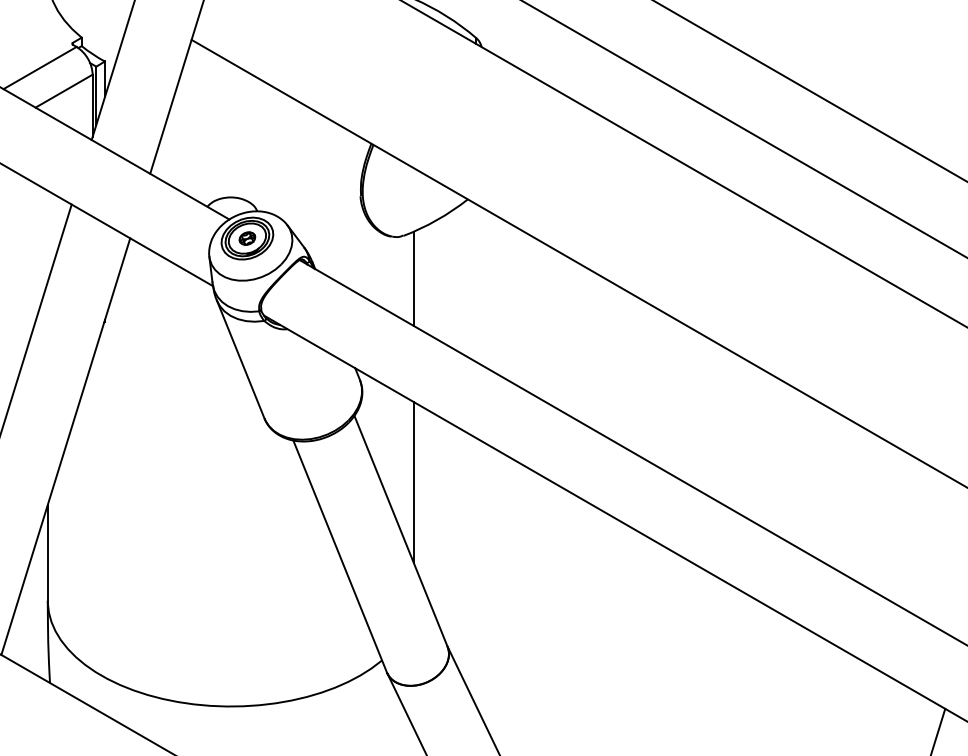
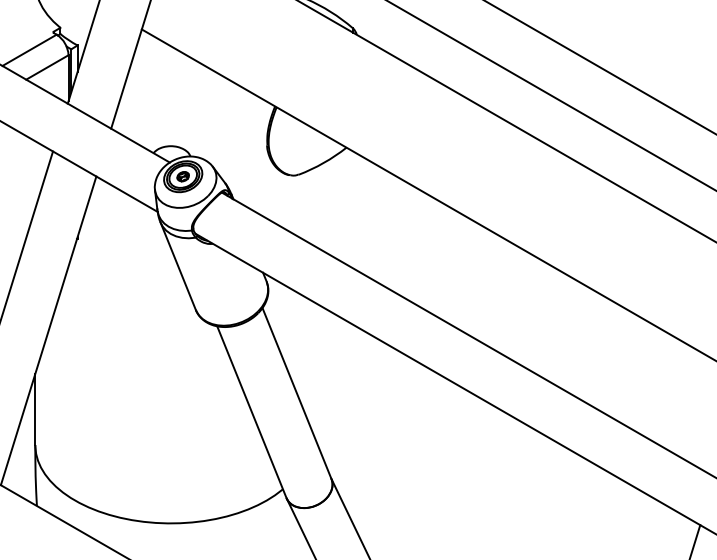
line: (413, 278) -> (306, 206), removed
line: (413, 482) -> (306, 357), removed

